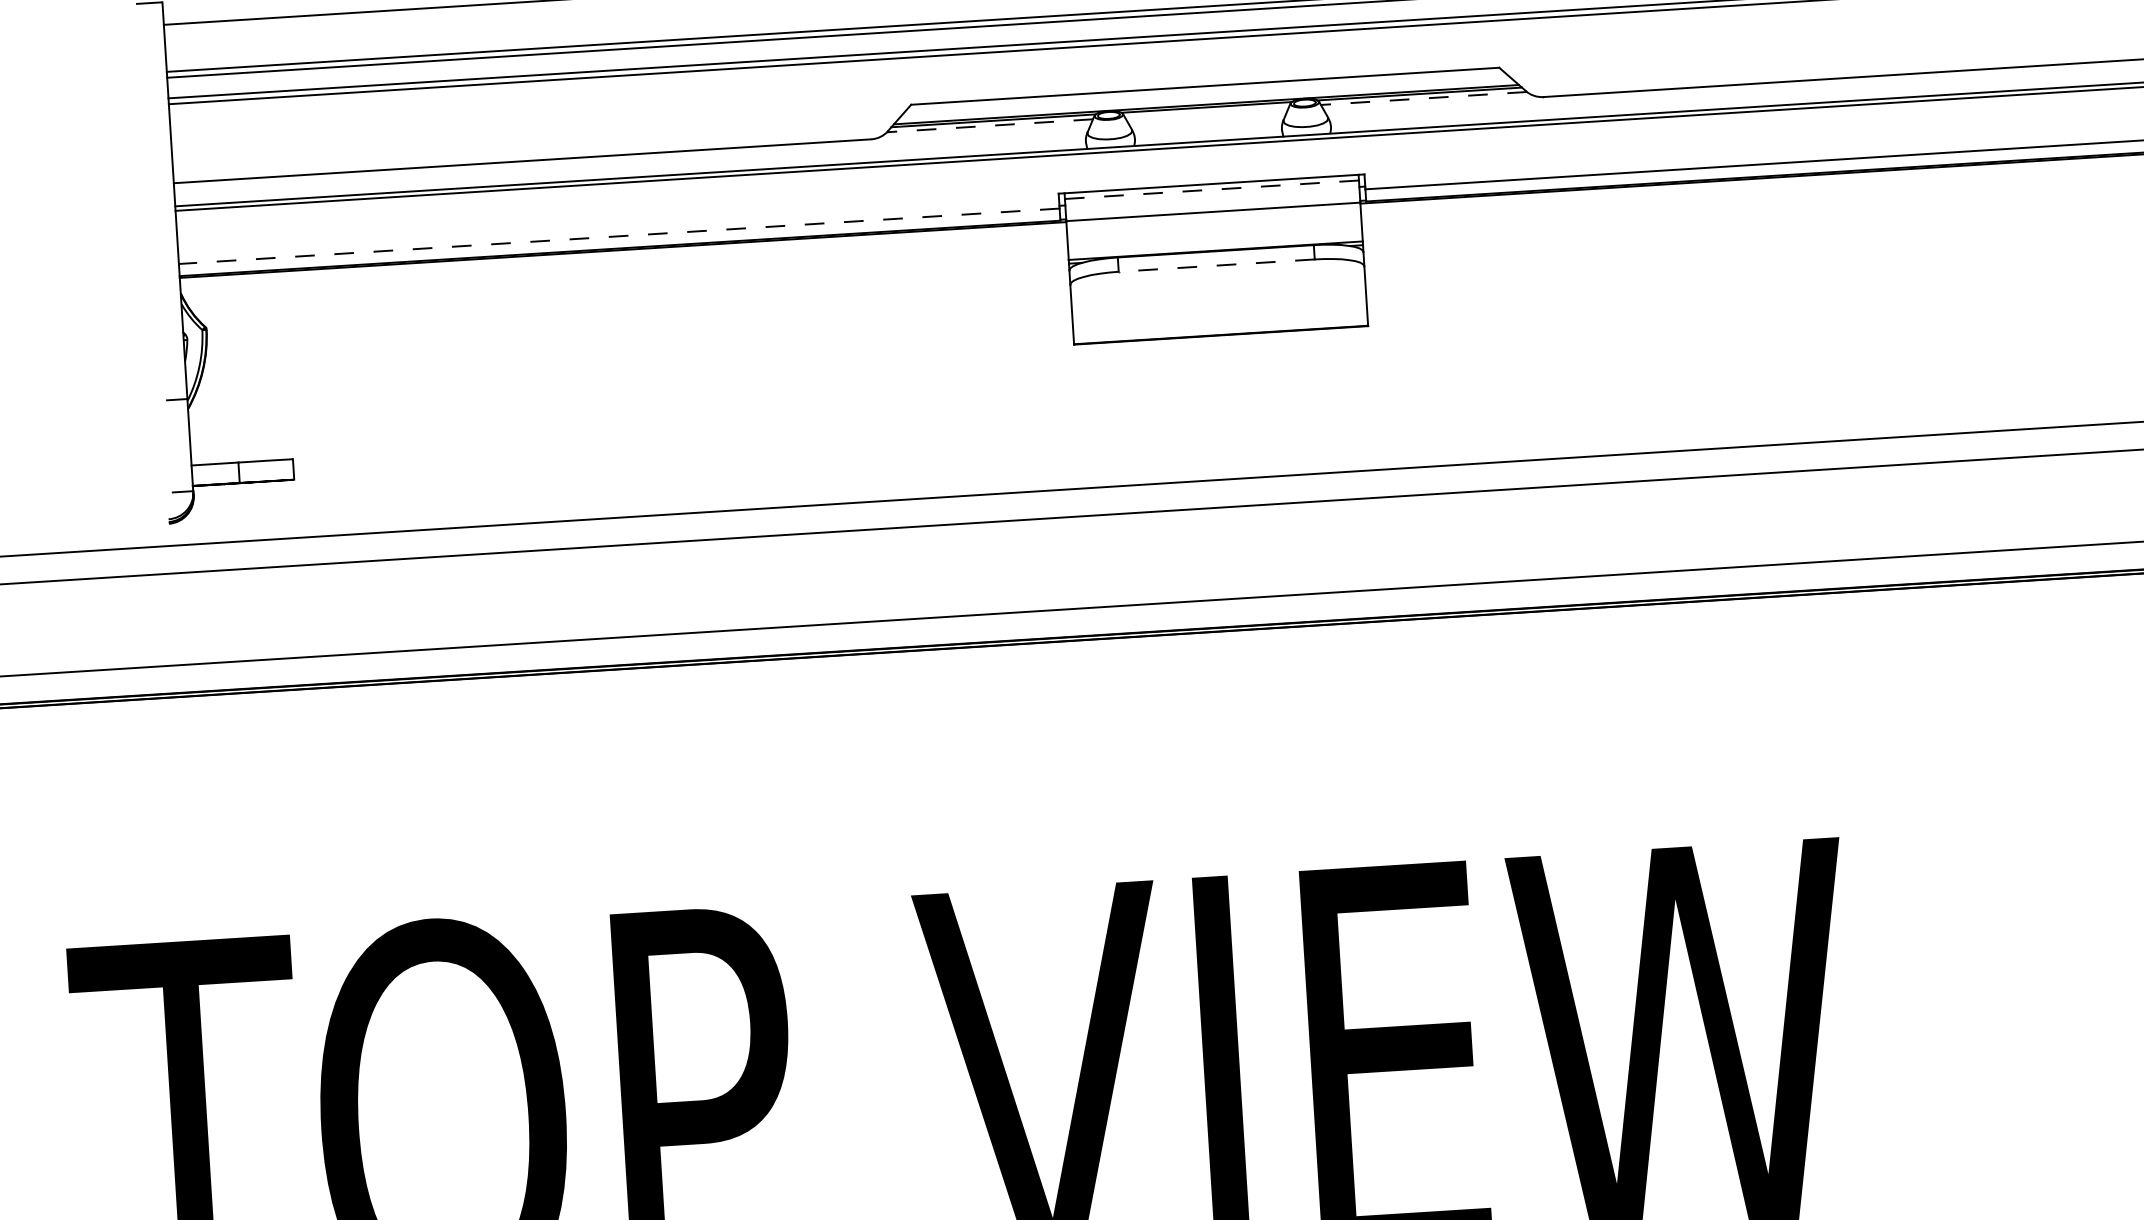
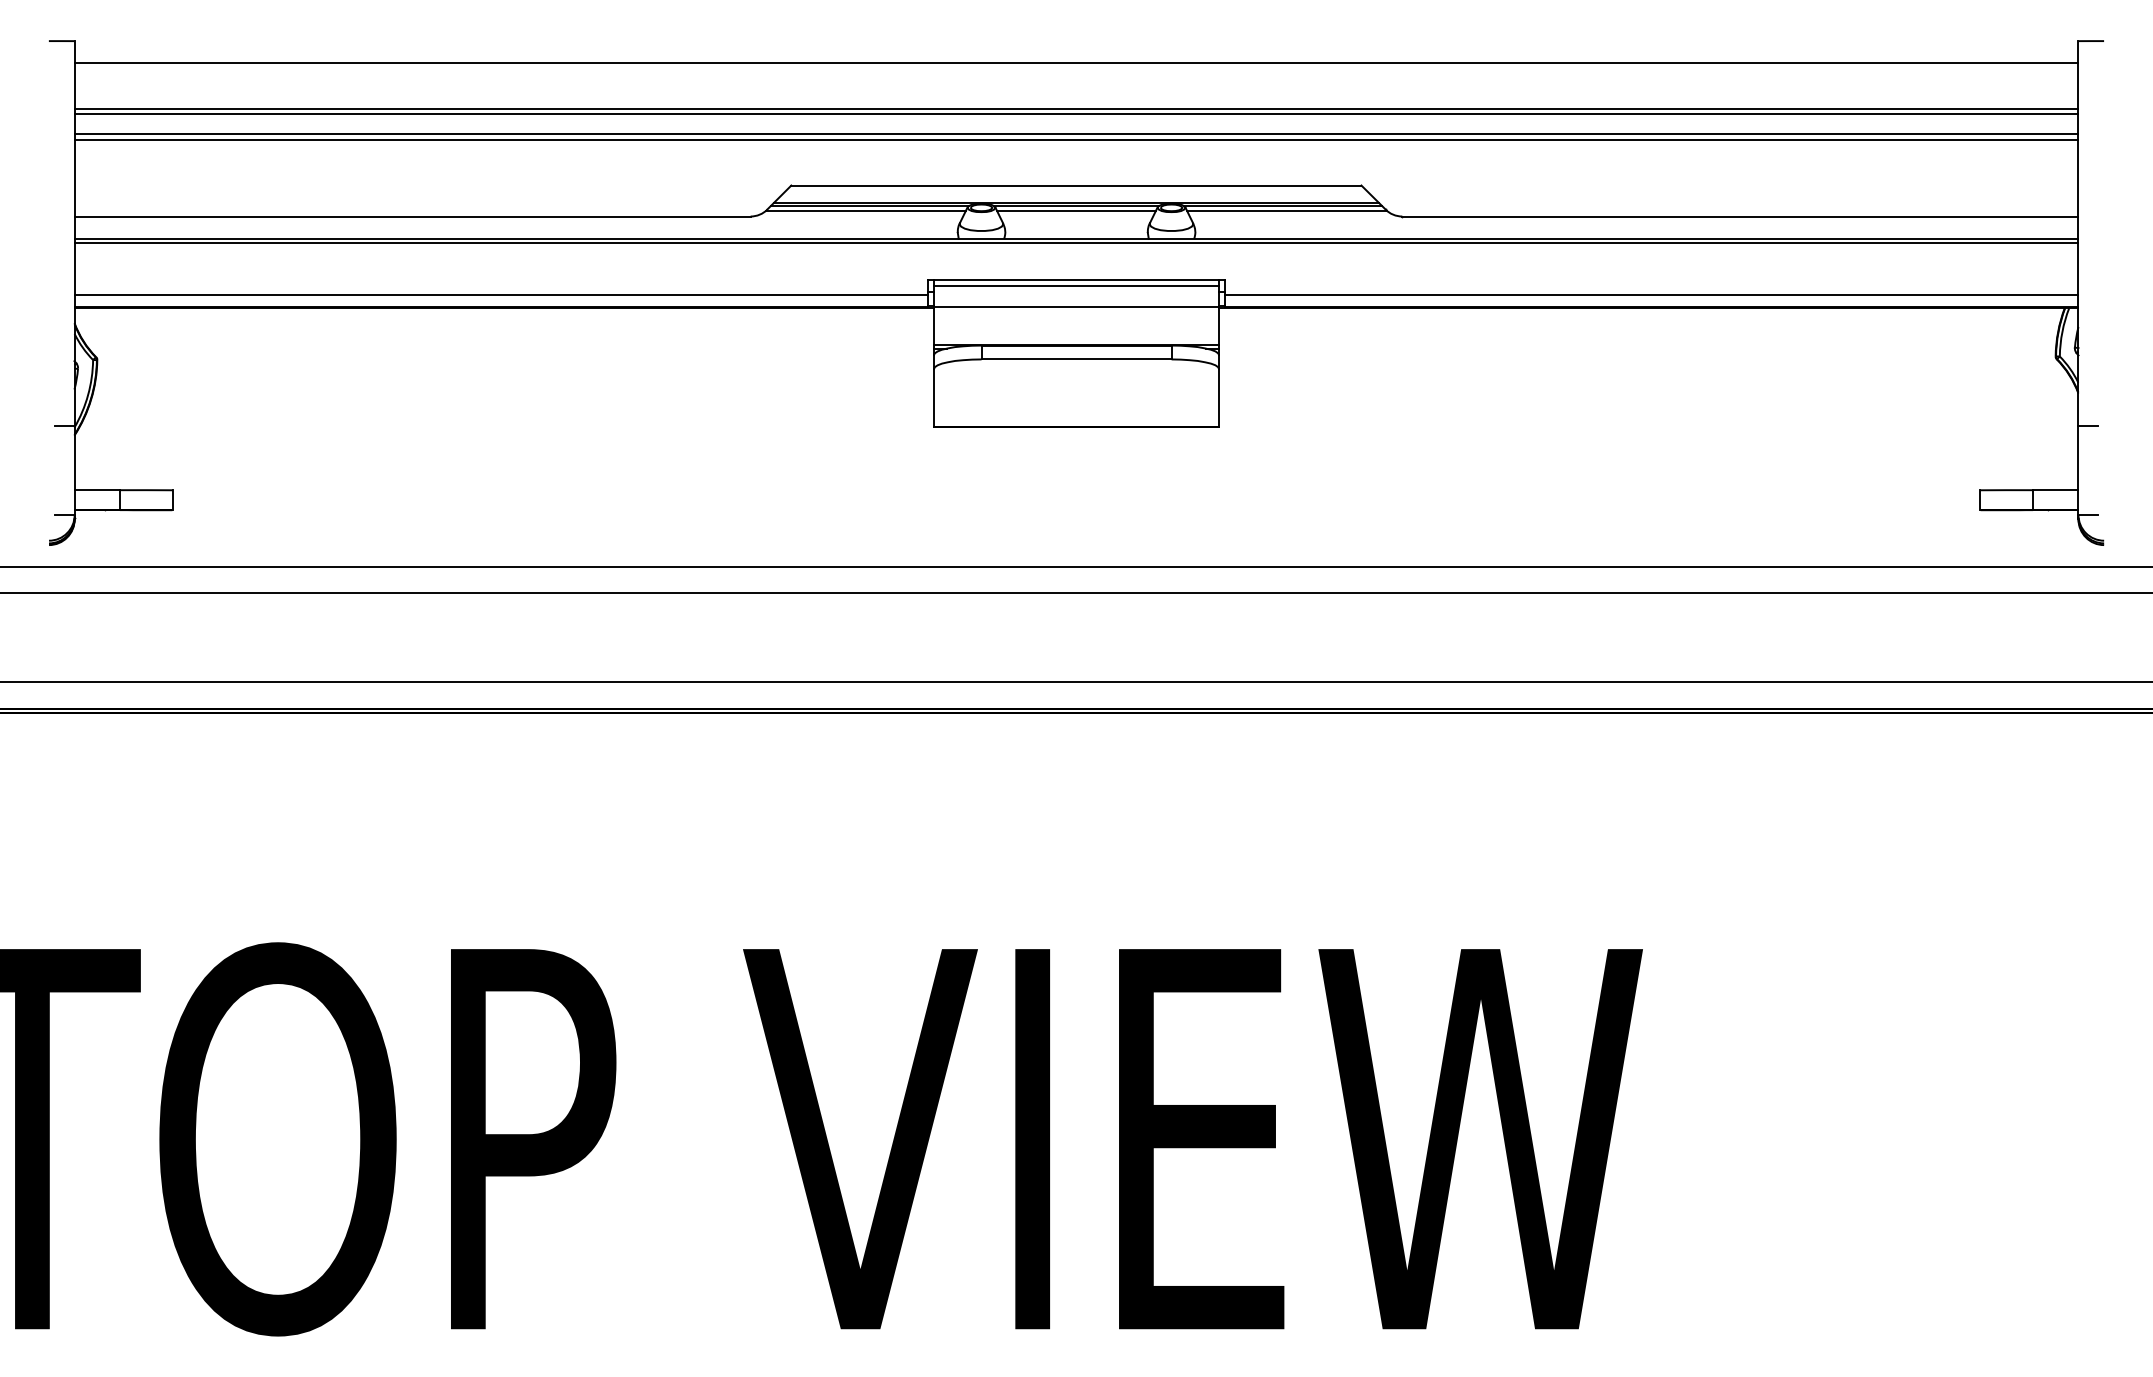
line: (1423, 98) -> (1286, 210), dashed -> solid
line: (1206, 111) -> (1076, 210), added
line: (990, 125) -> (866, 210), dashed -> solid
line: (1211, 189) -> (1076, 285), dashed -> solid
line: (619, 235) -> (501, 294), dashed -> solid
line: (1216, 265) -> (1076, 359), dashed -> solid

